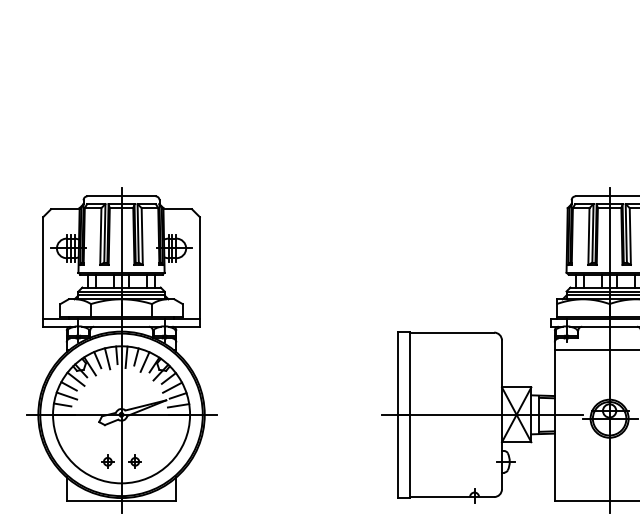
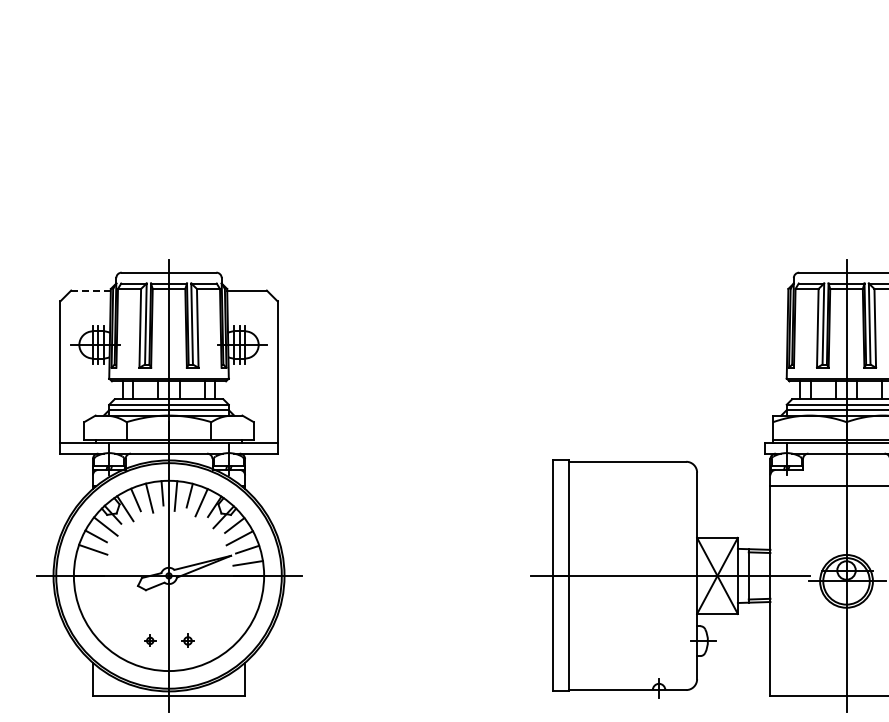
line: (65, 209) -> (91, 290), solid -> dashed
line: (62, 405) -> (87, 562), removed
part: (108, 461) -> (150, 640), size x0.6
part: (134, 461) -> (187, 640), size x0.7

